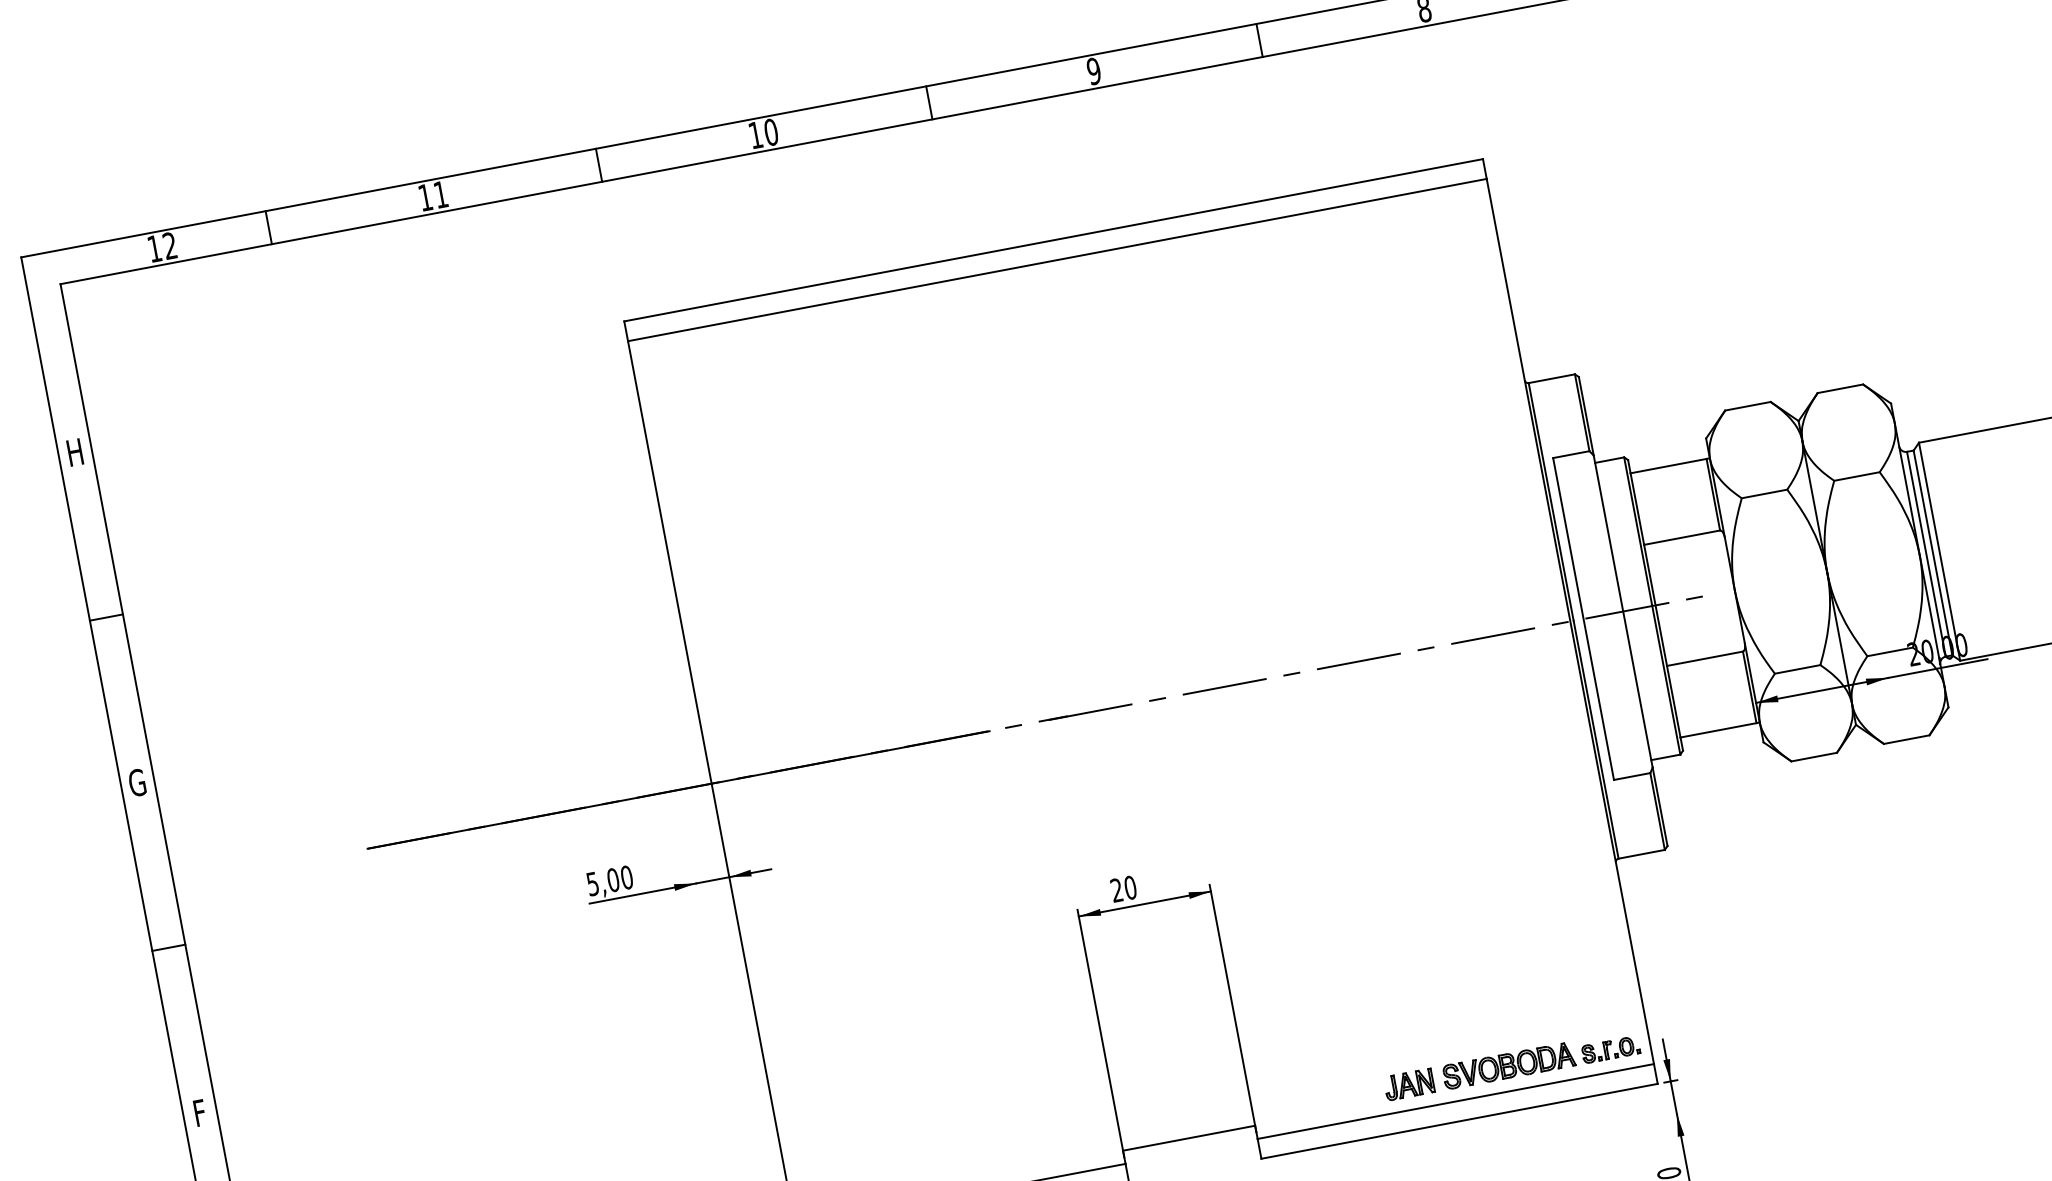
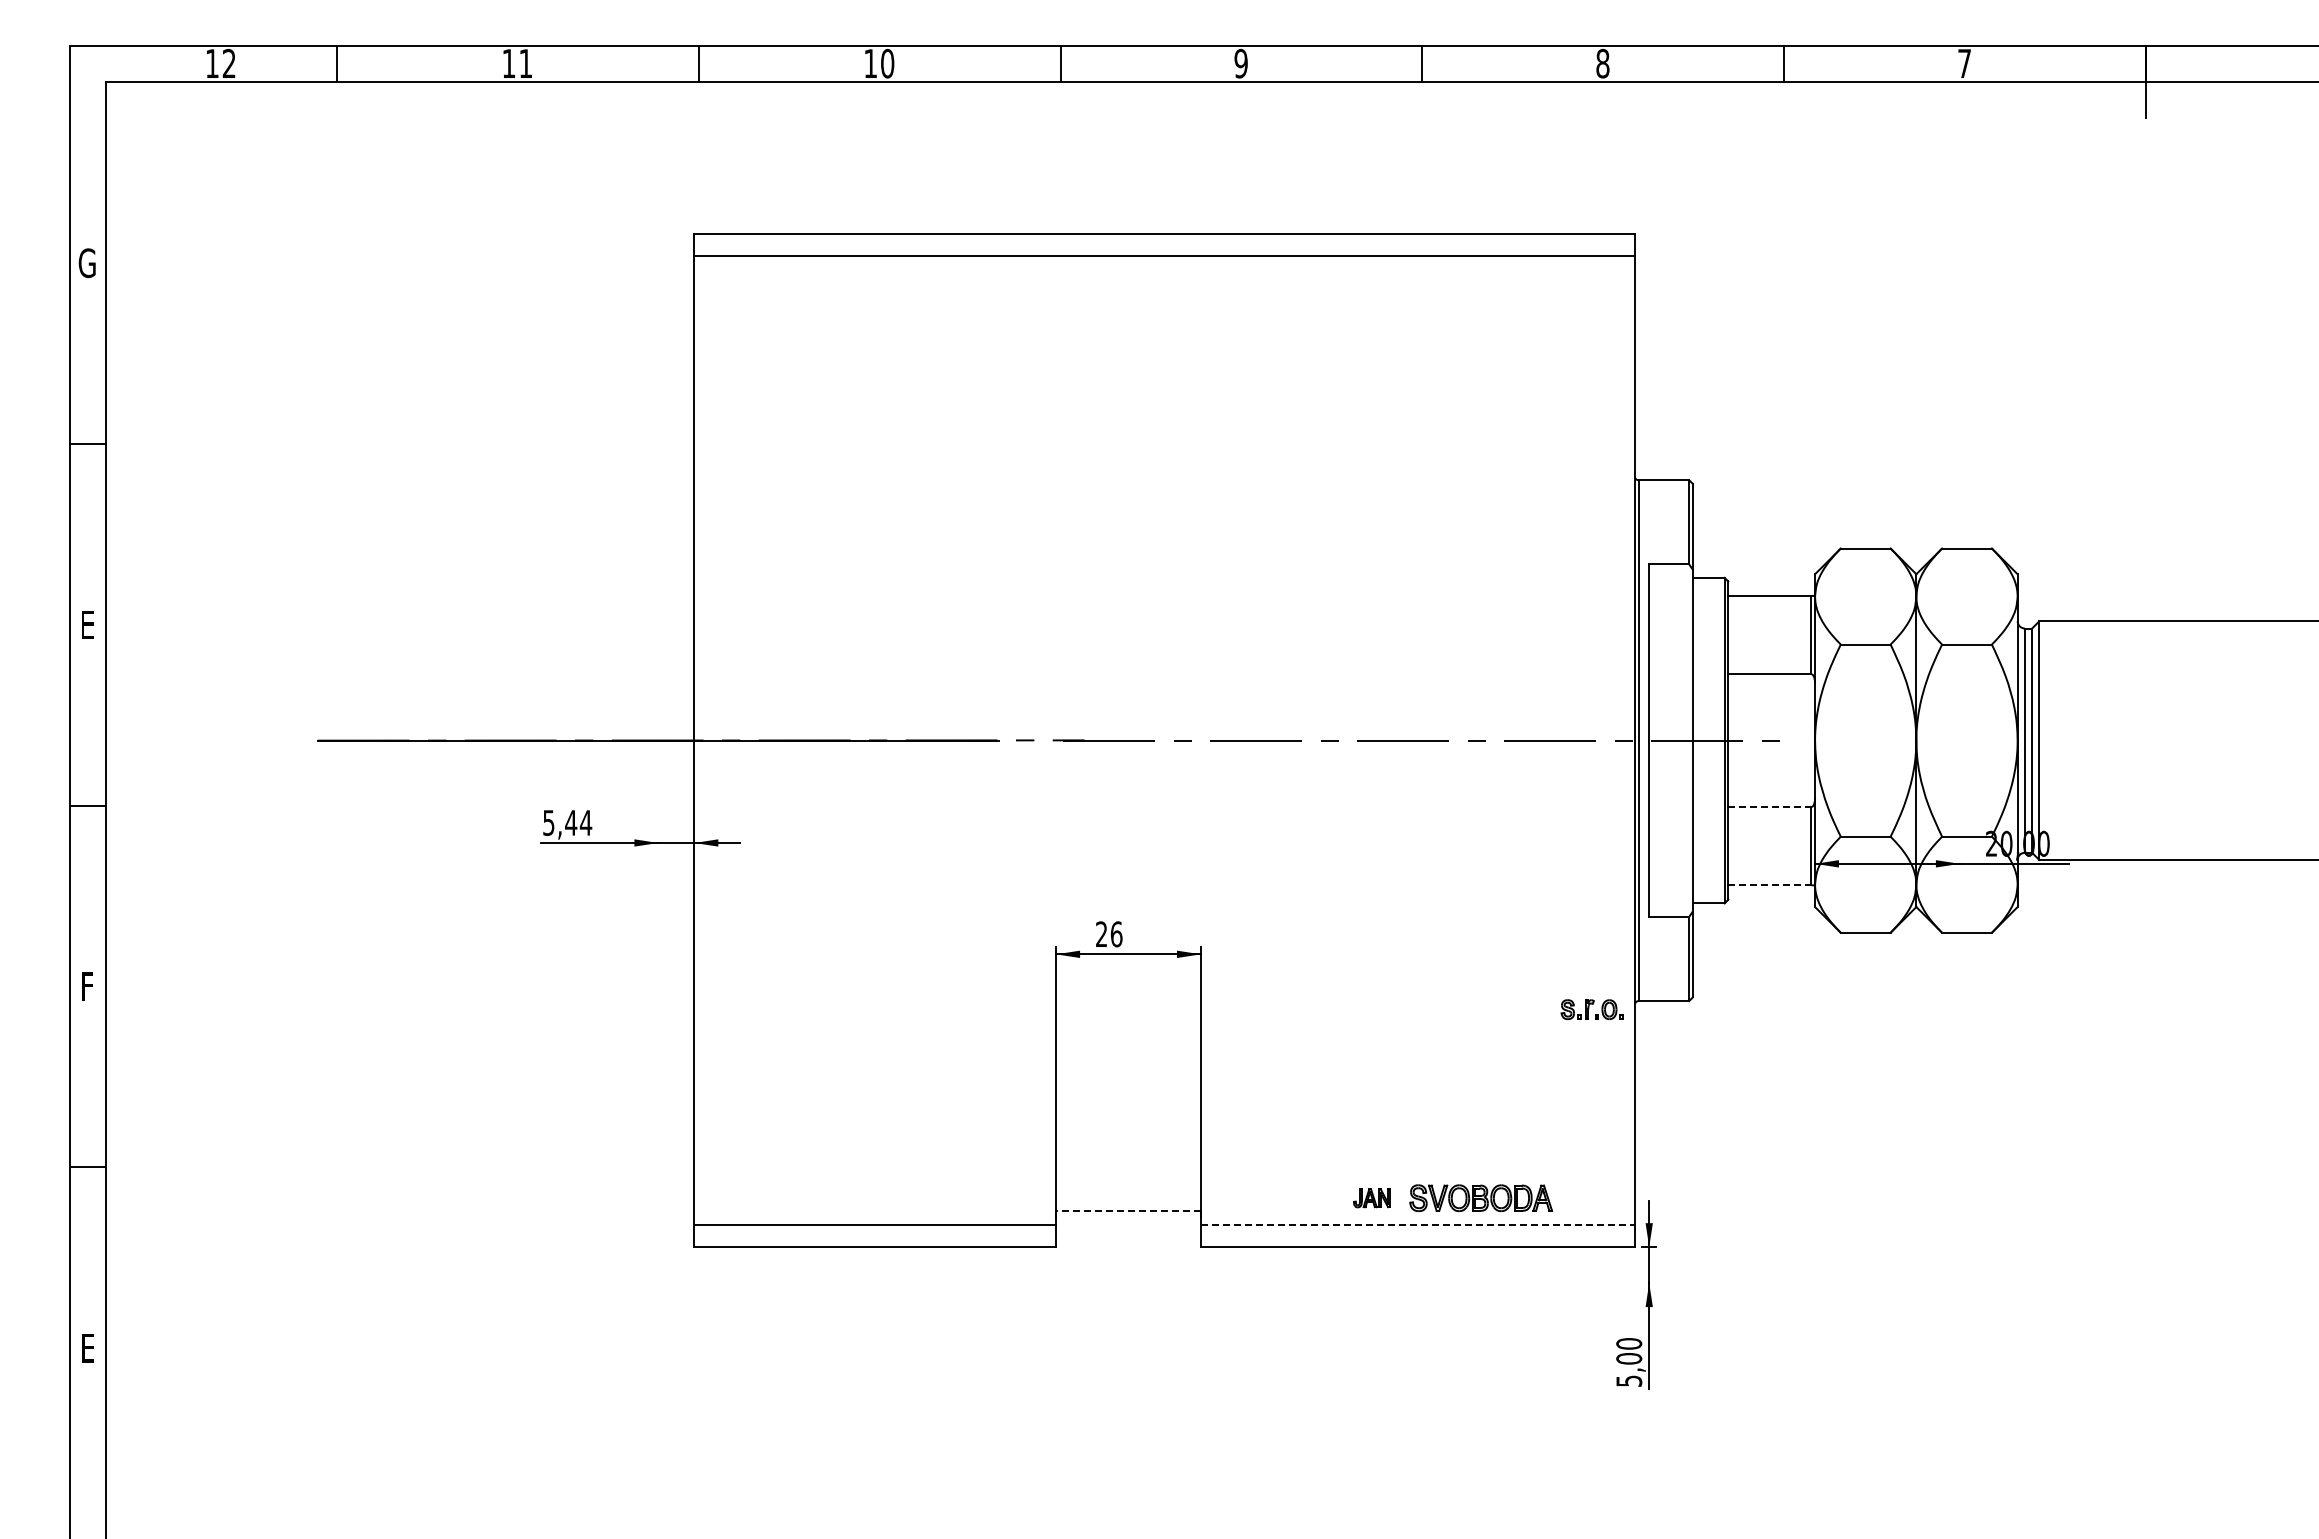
text: (74, 452) -> (86, 263), H -> G
line: (1704, 658) -> (1769, 806), solid -> dashed
line: (1718, 730) -> (1769, 885), solid -> dashed
text: (136, 782) -> (86, 624), G -> E
text: (619, 878) -> (578, 822), 5,00 -> 5,44
text: (1130, 887) -> (1116, 934), 20 -> 26
part: (1610, 1049) -> (1591, 1009), moved
part: (1408, 1084) -> (1371, 1198), size x0.7
line: (1456, 1101) -> (1418, 1225), solid -> dashed
line: (1189, 1137) -> (1128, 1210), solid -> dashed

